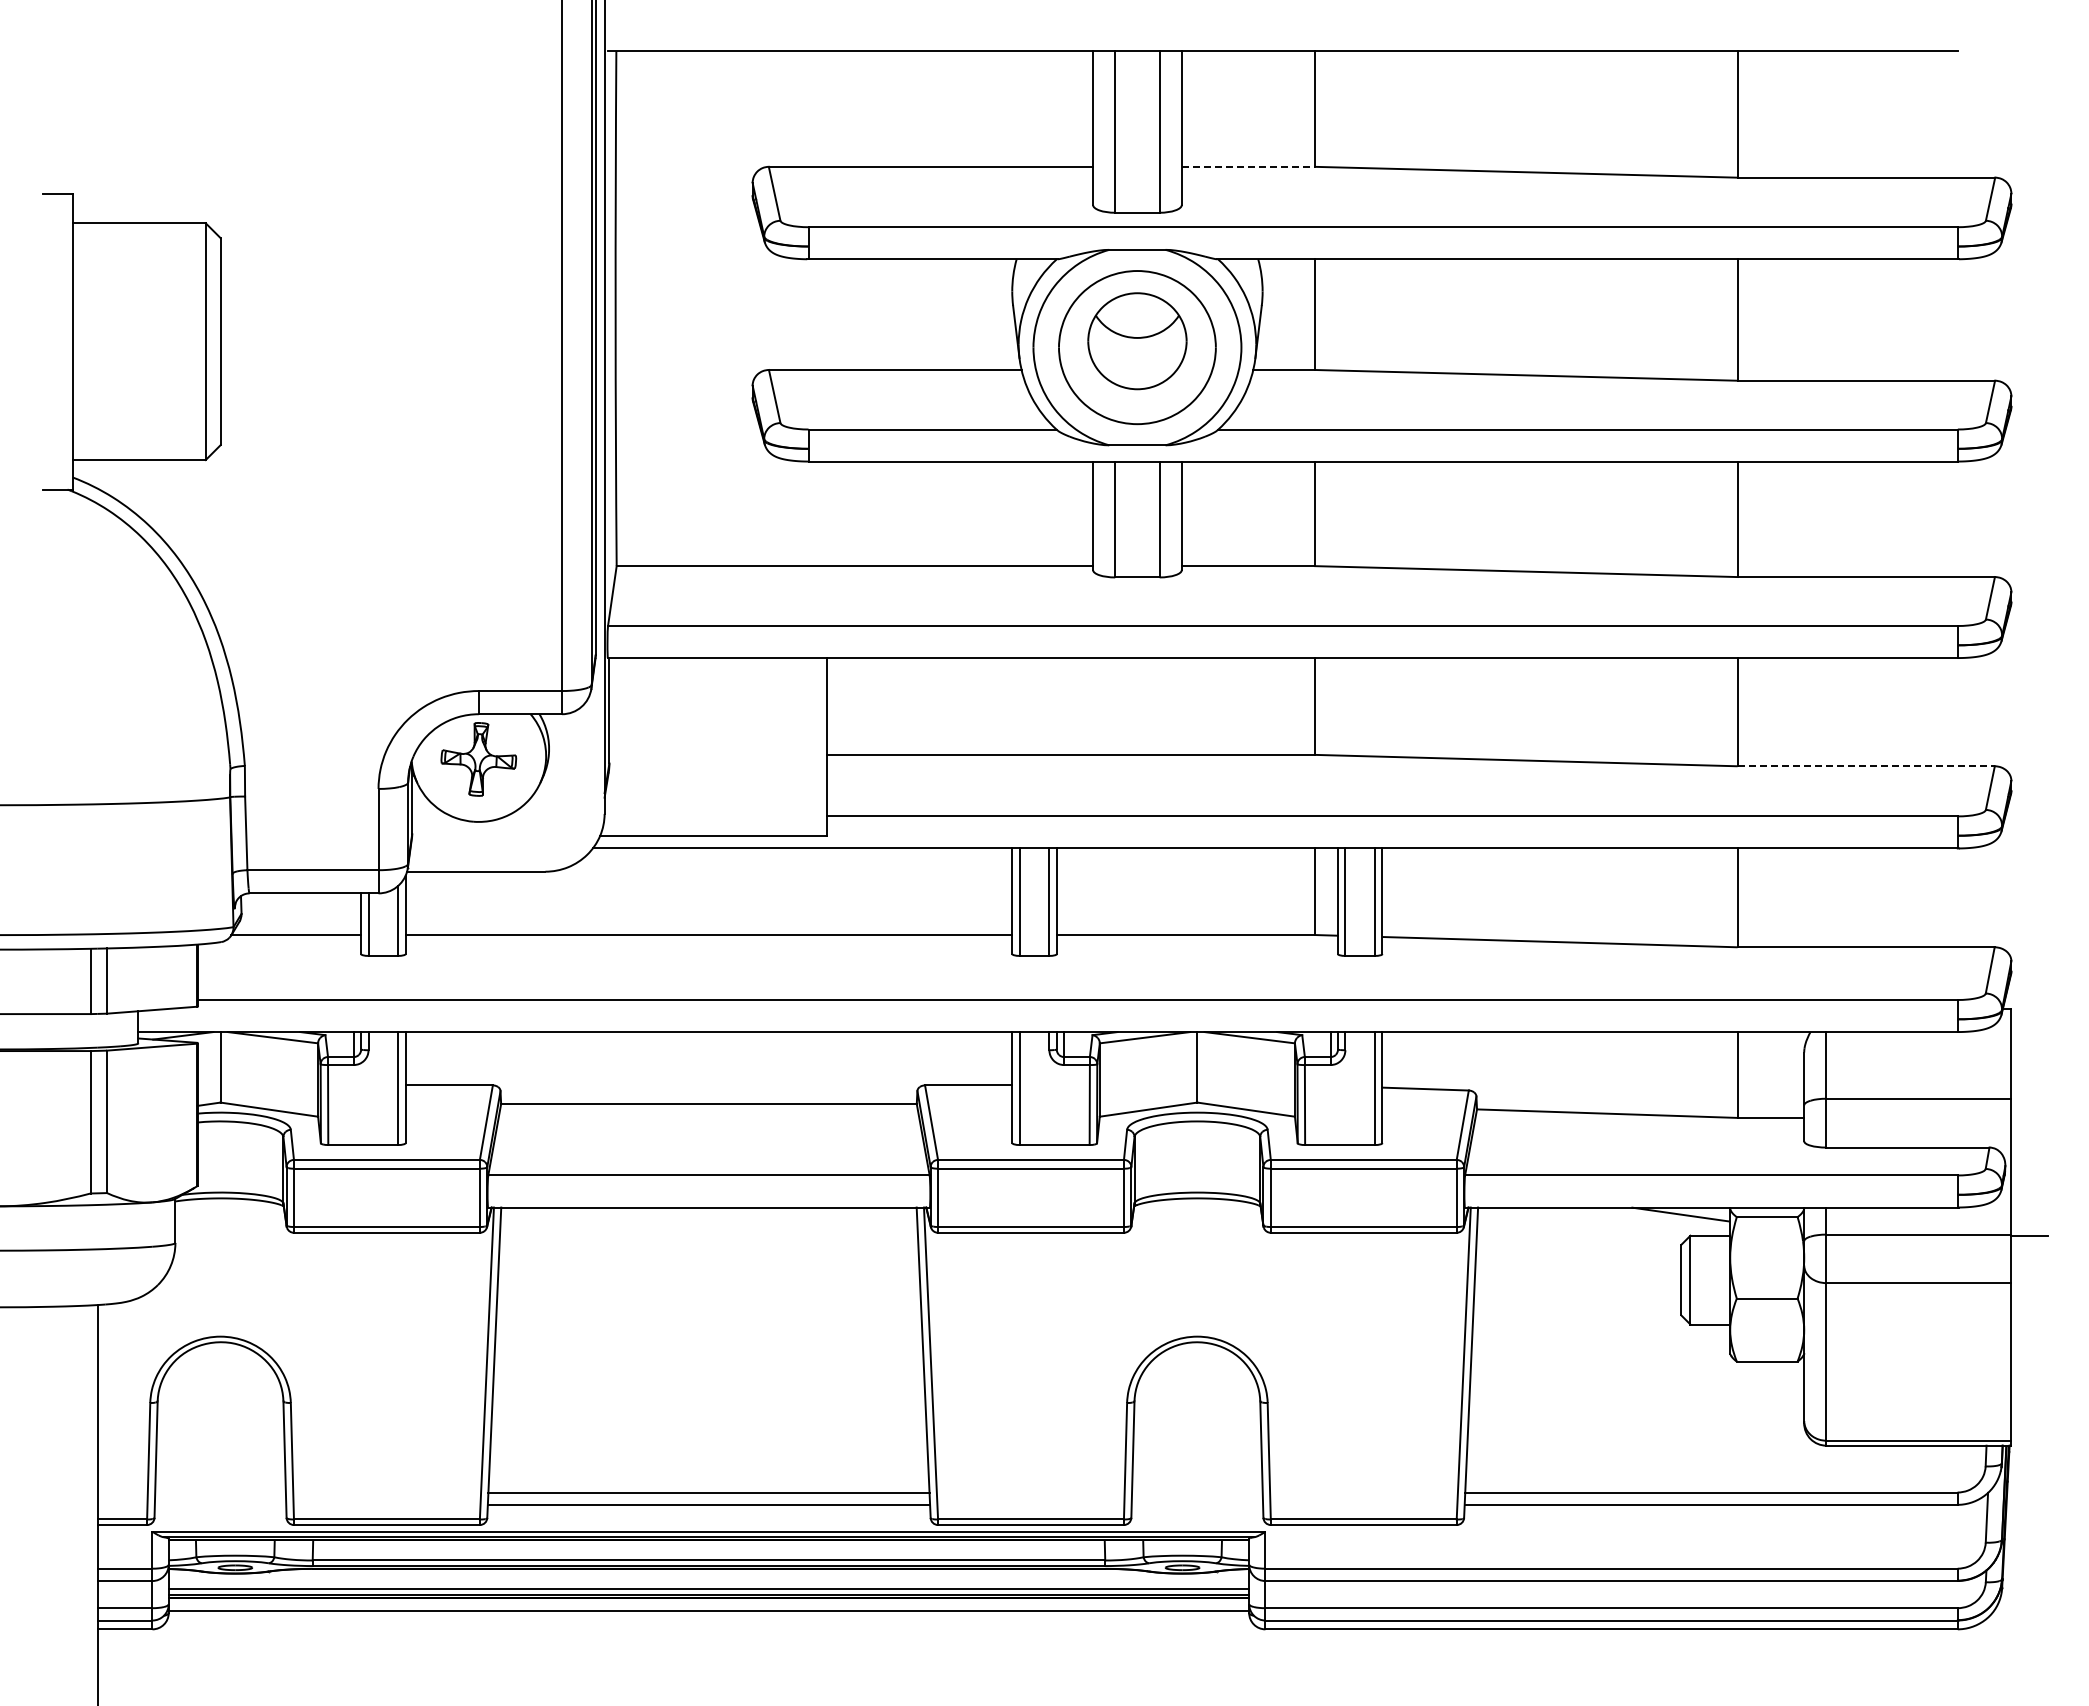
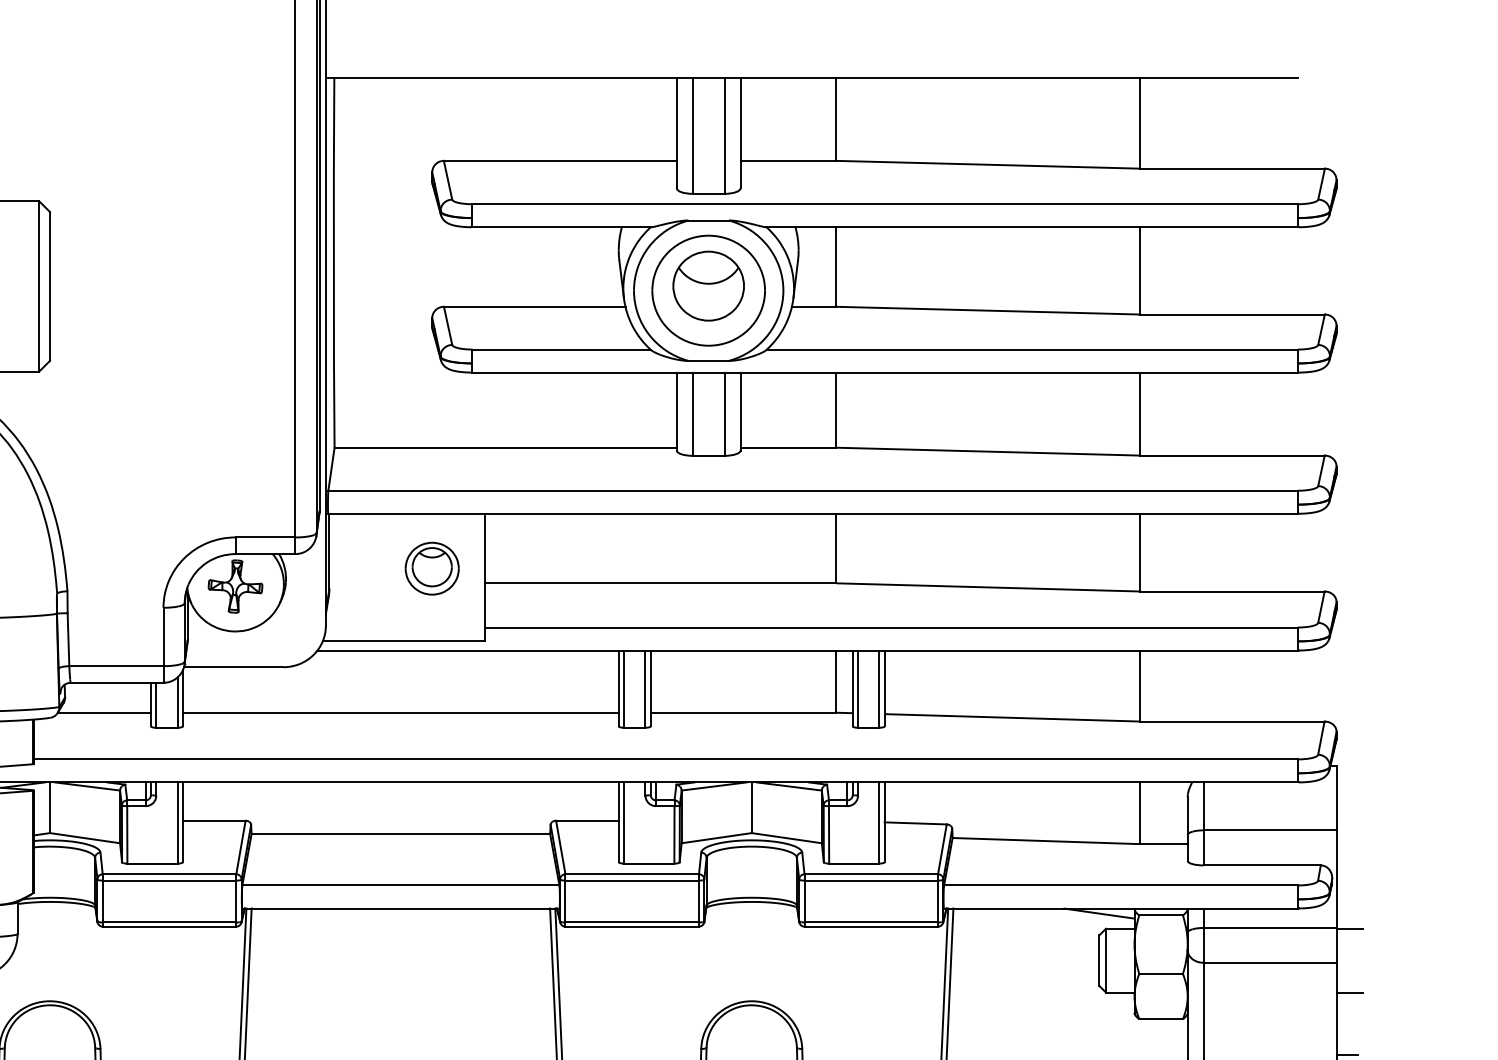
line: (1248, 166) -> (788, 160), dashed -> solid
part: (752, 734) -> (432, 568), added
line: (1866, 766) -> (1232, 591), dashed -> solid
line: (2029, 1324) -> (1349, 992), added
line: (2026, 1411) -> (1347, 1055), added

